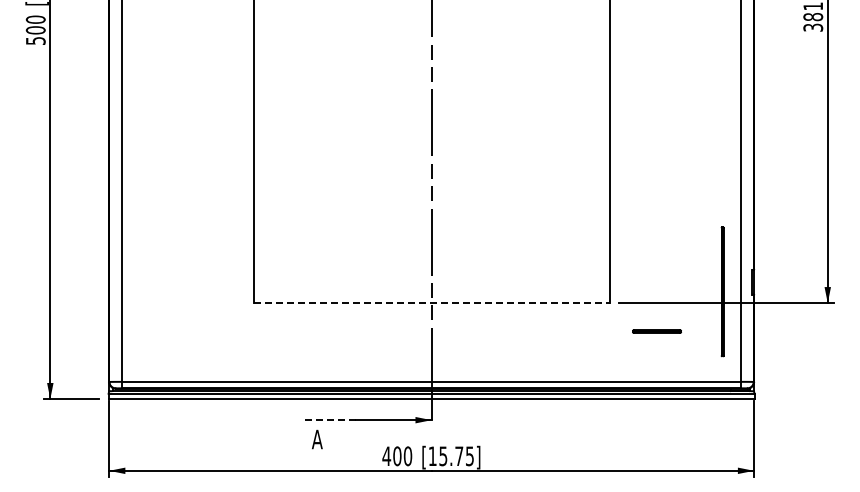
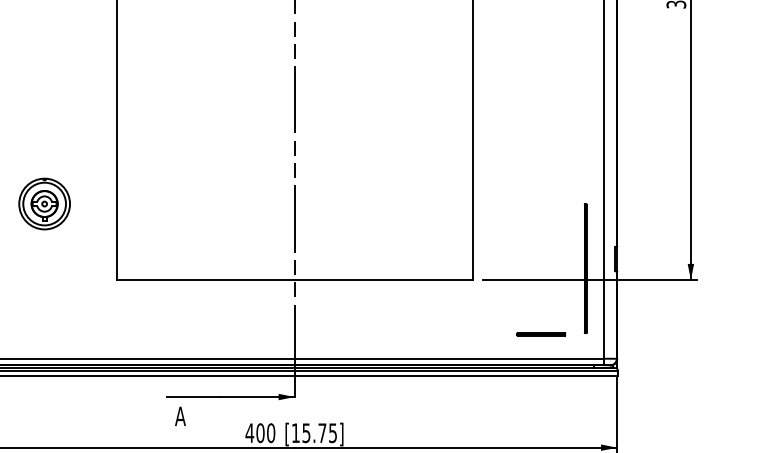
part: (181, 226) -> (44, 203), added
line: (432, 303) -> (295, 280), dashed -> solid
line: (656, 331) -> (540, 334), moved
line: (329, 420) -> (192, 397), dashed -> solid

